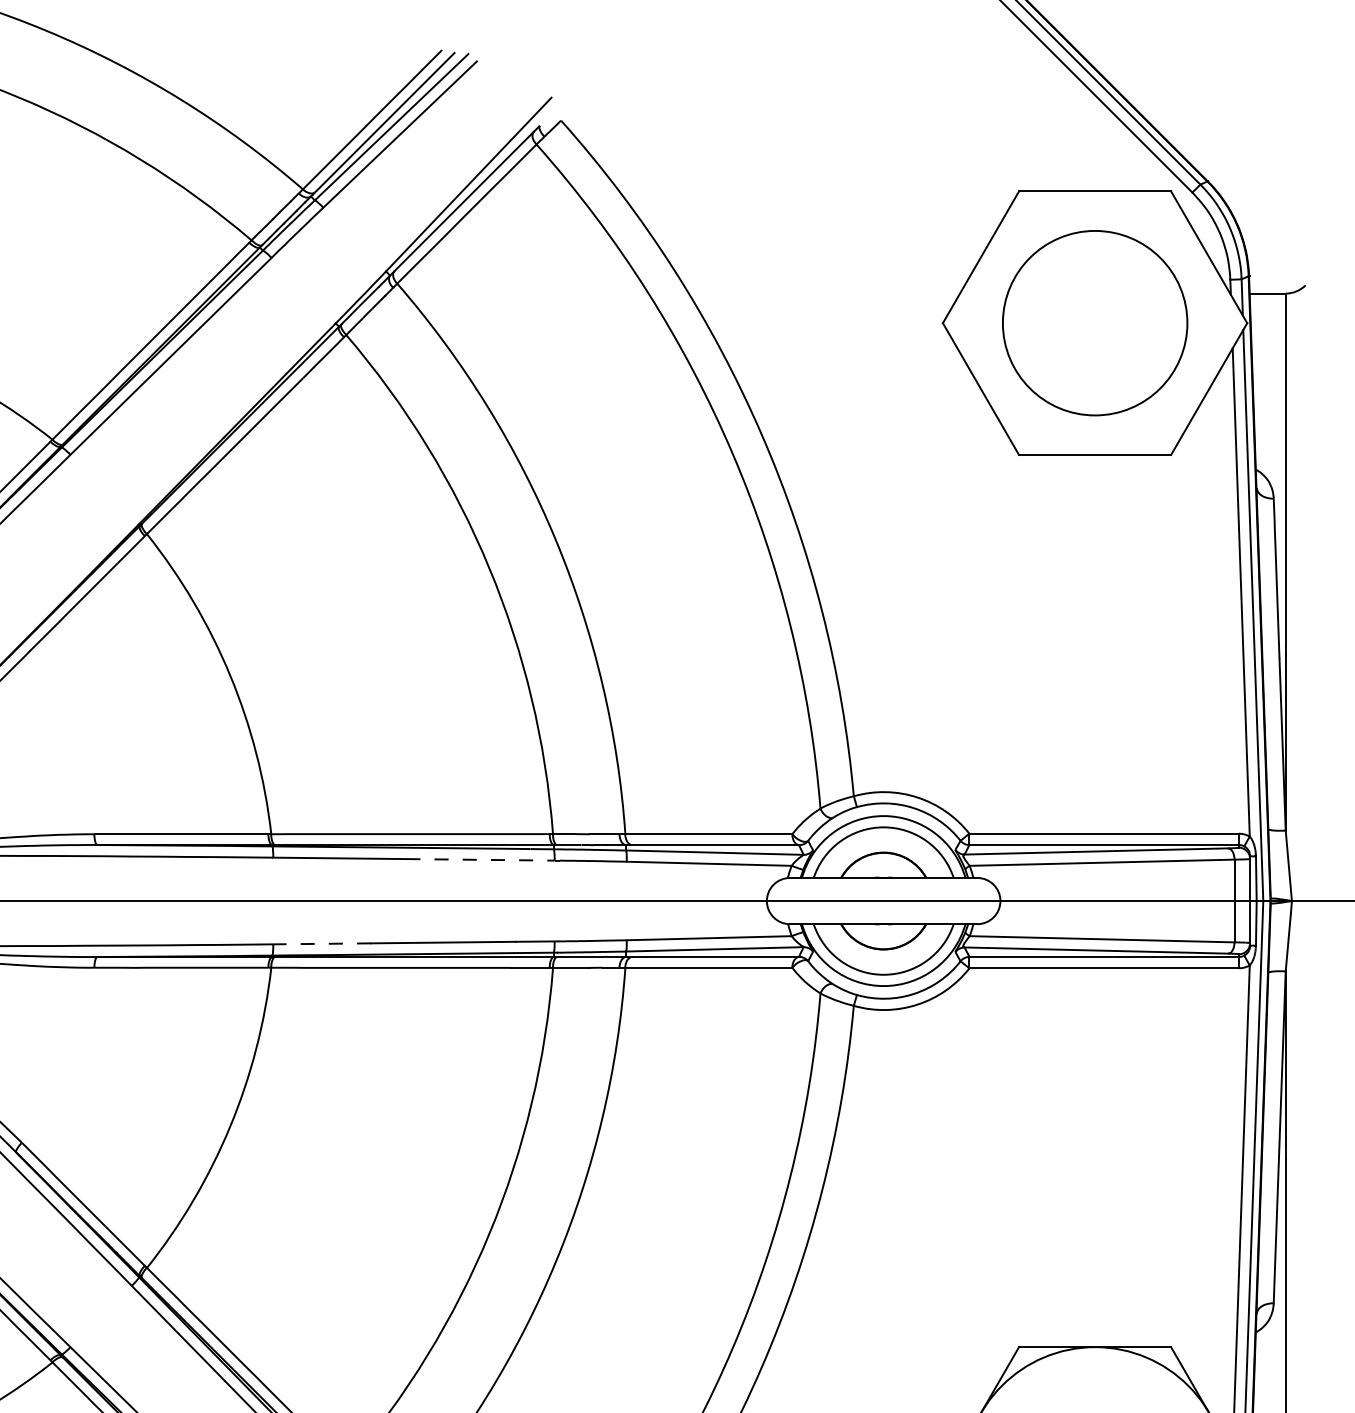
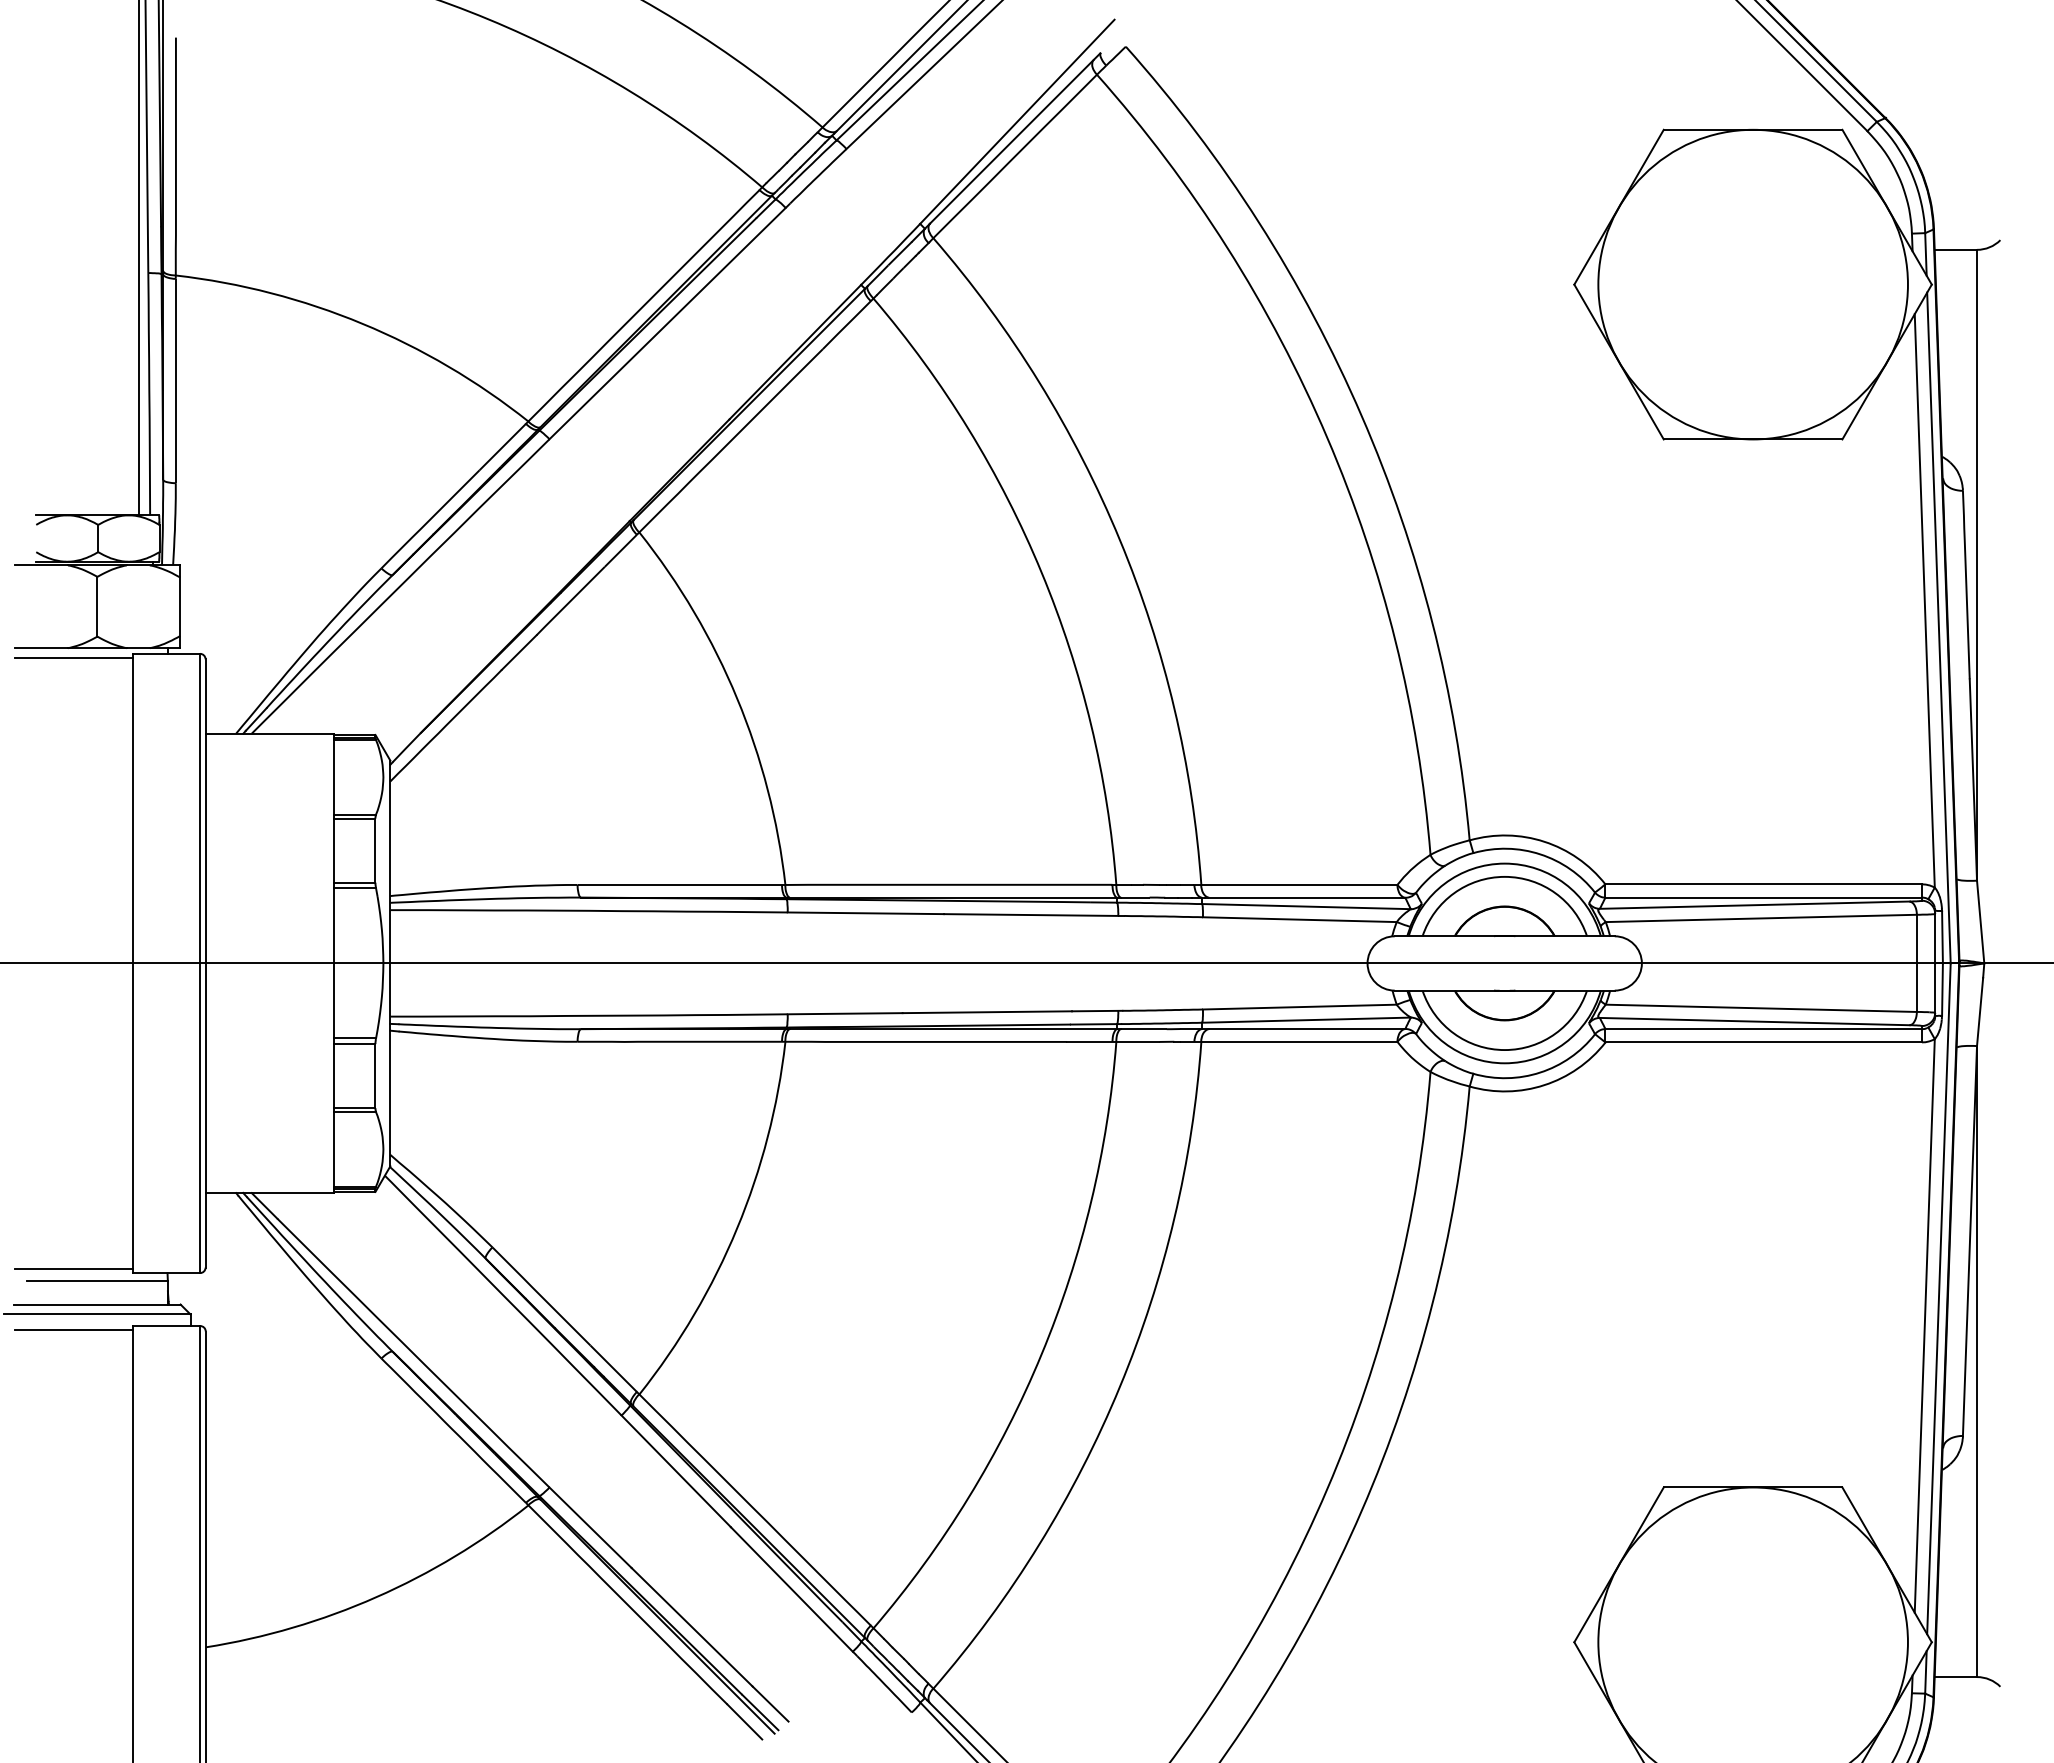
circle: (1094, 323) -> (1752, 284), size x1.43
line: (480, 860) -> (1031, 915), dashed -> solid
line: (321, 943) -> (844, 1013), dashed -> solid

